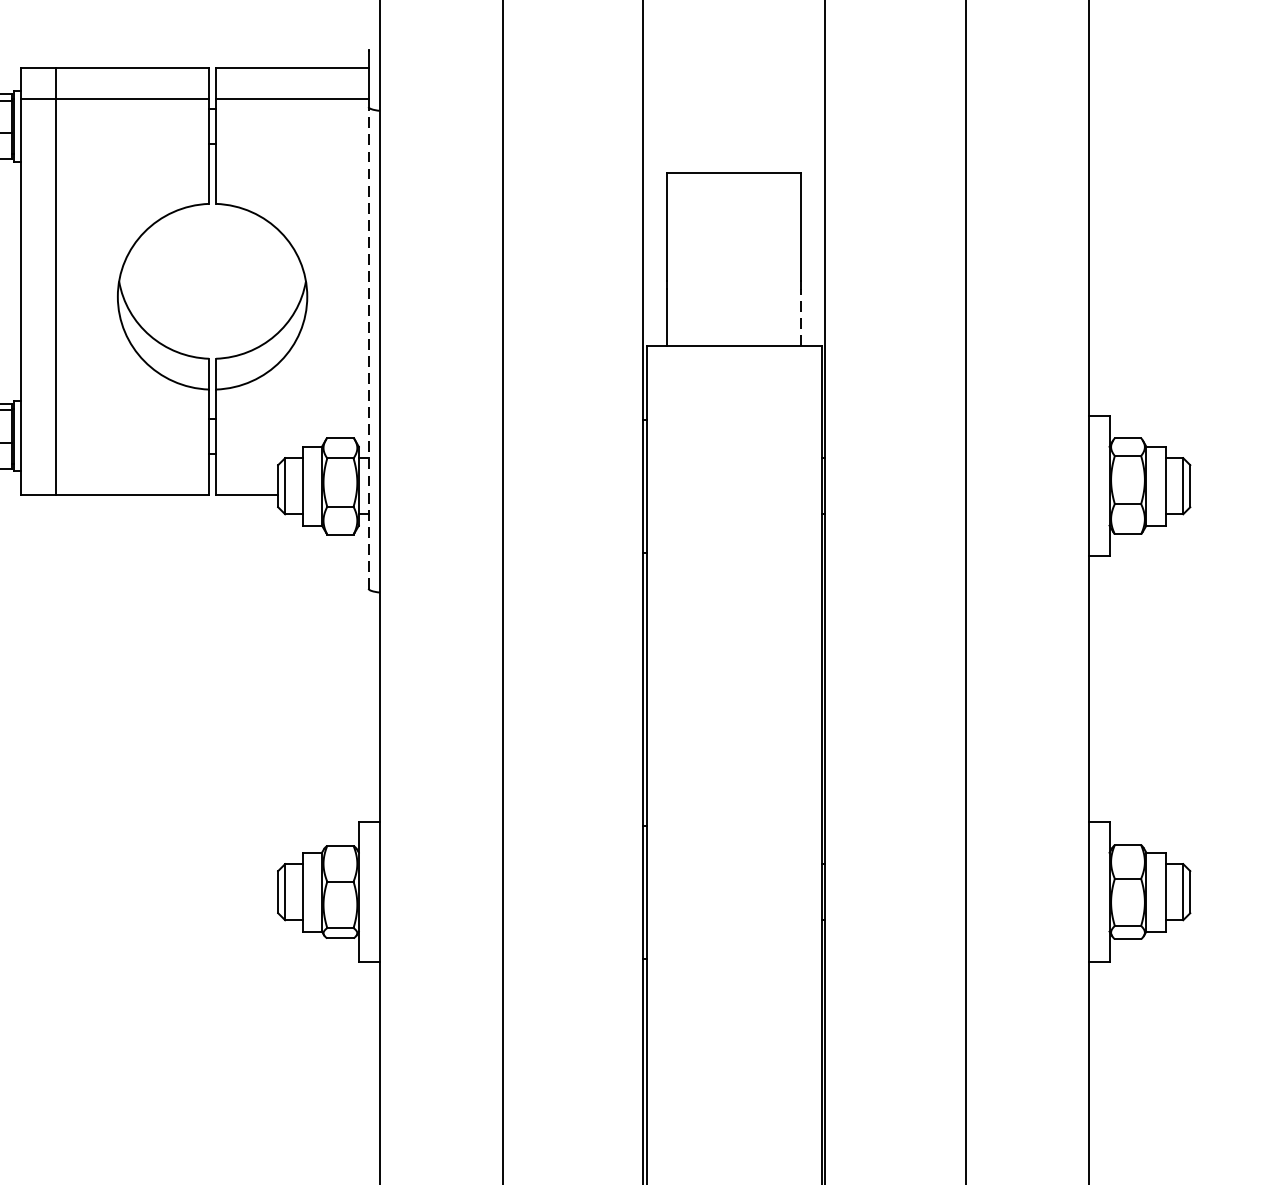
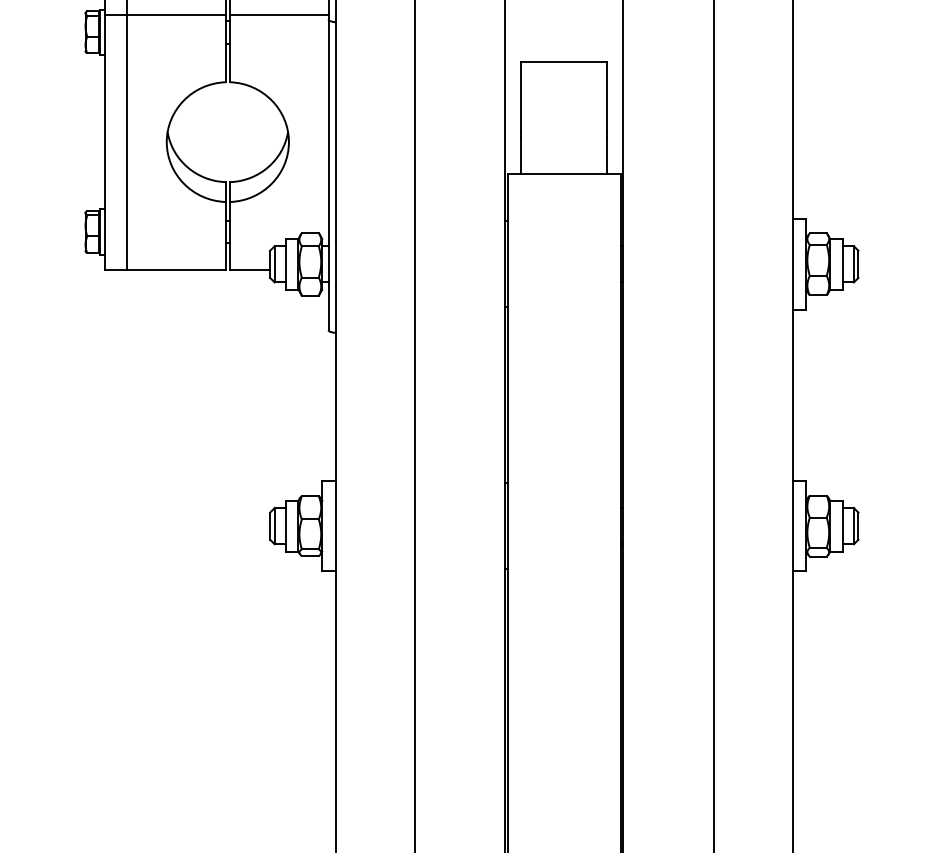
line: (801, 317) -> (607, 155), dashed -> solid
line: (368, 346) -> (328, 174), dashed -> solid

